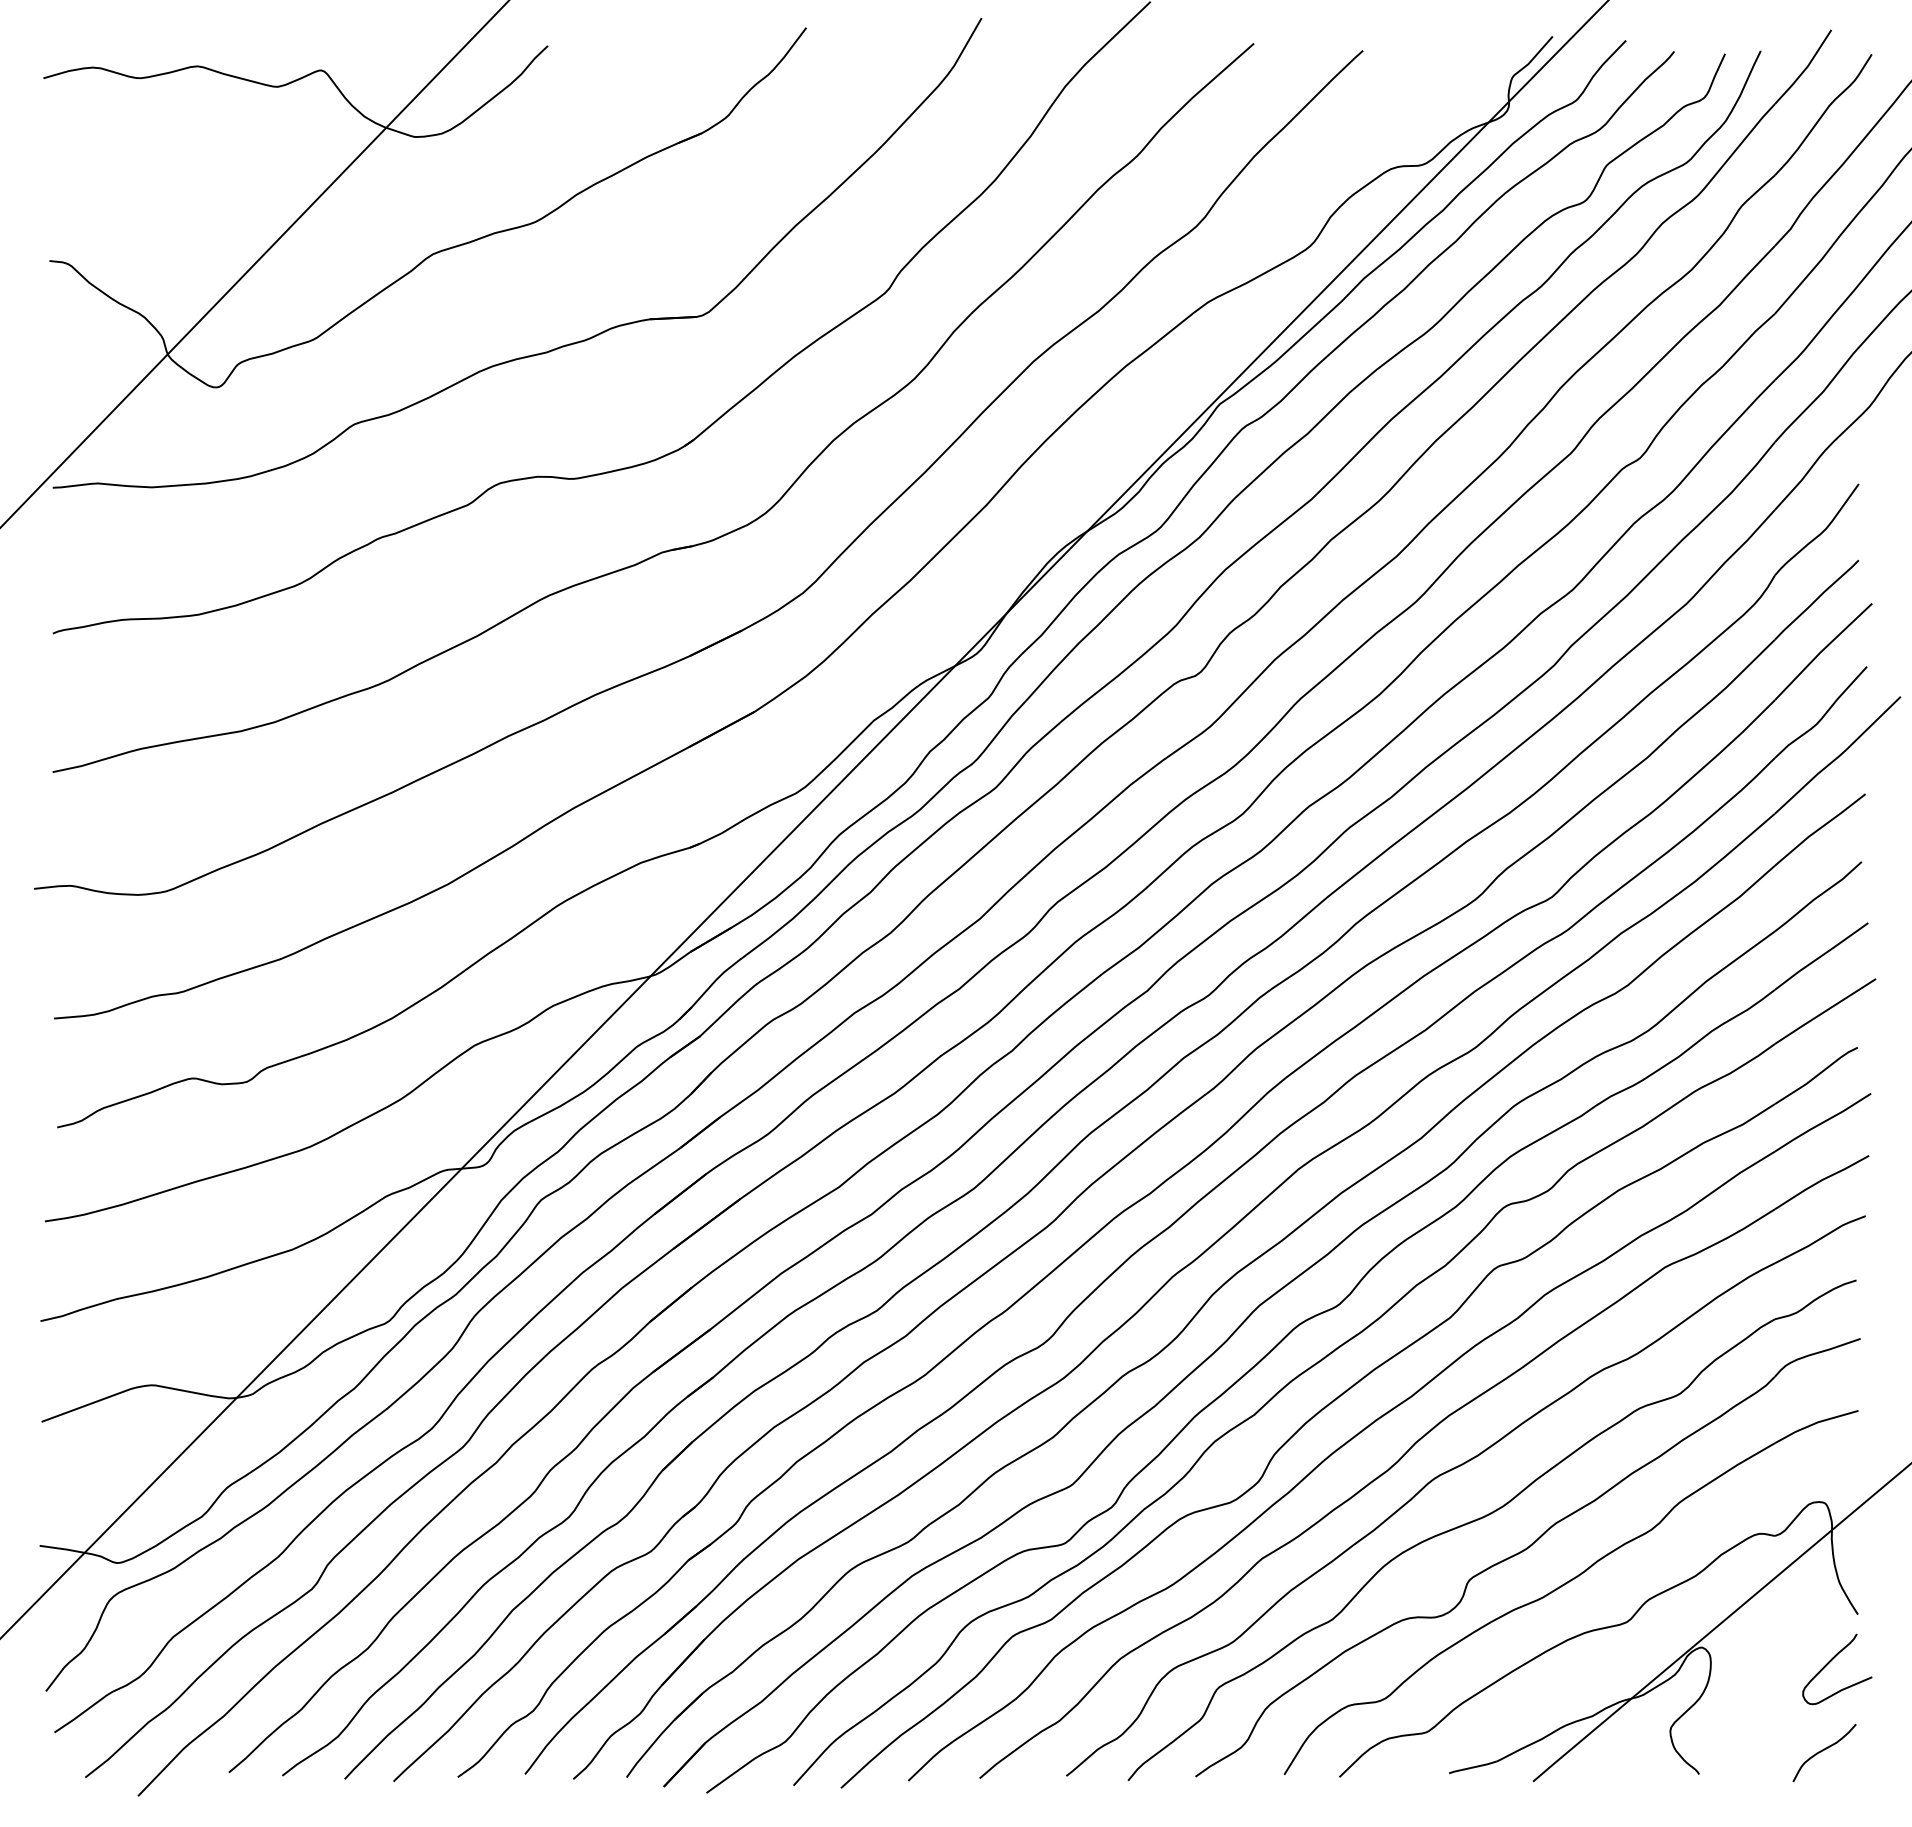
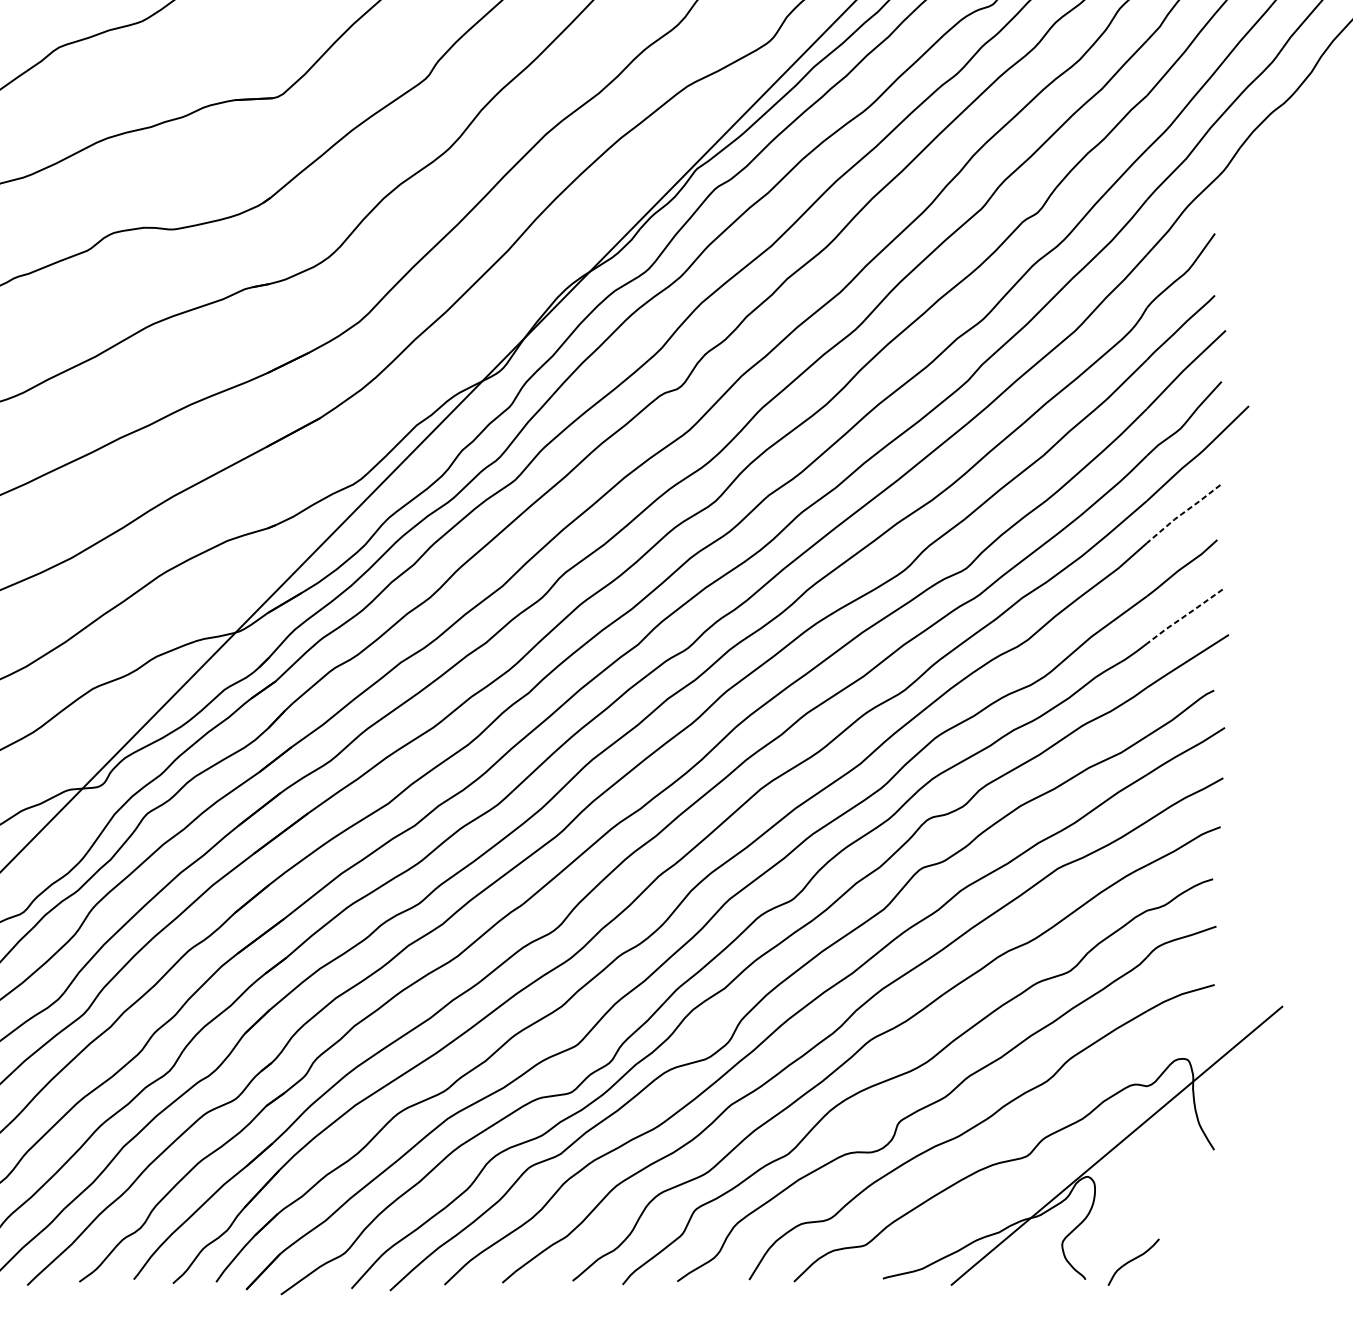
line: (1819, 829) -> (1183, 513), solid -> dashed
line: (1821, 956) -> (1184, 616), solid -> dashed
curve: (1830, 1662) -> (1192, 1188), removed
curve: (1823, 1751) -> (1132, 1261), moved

